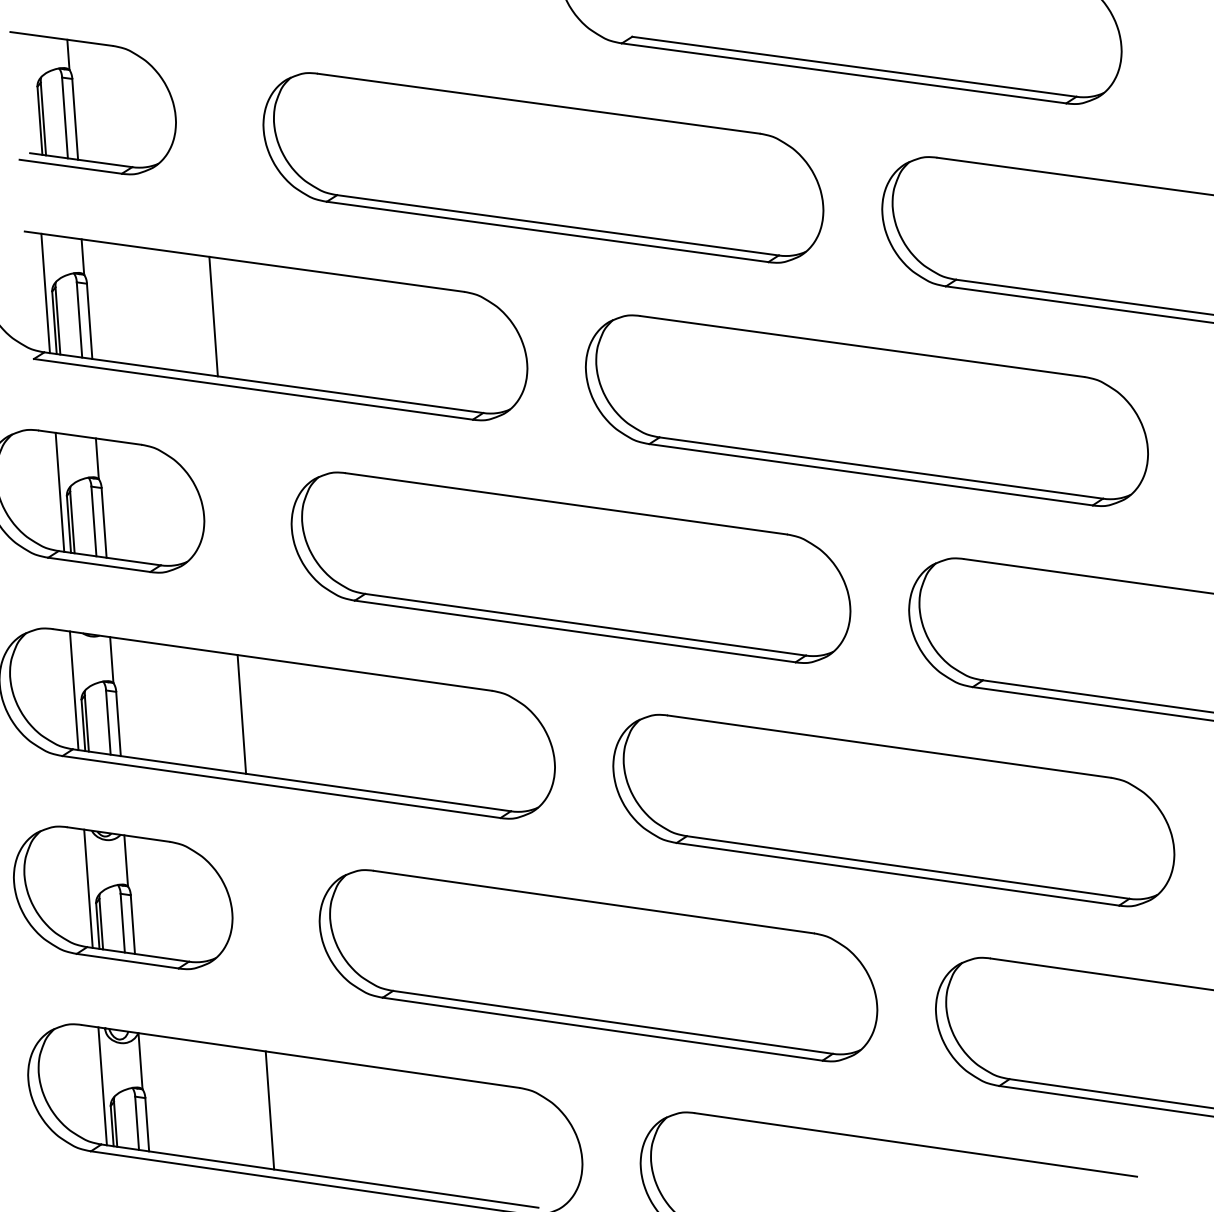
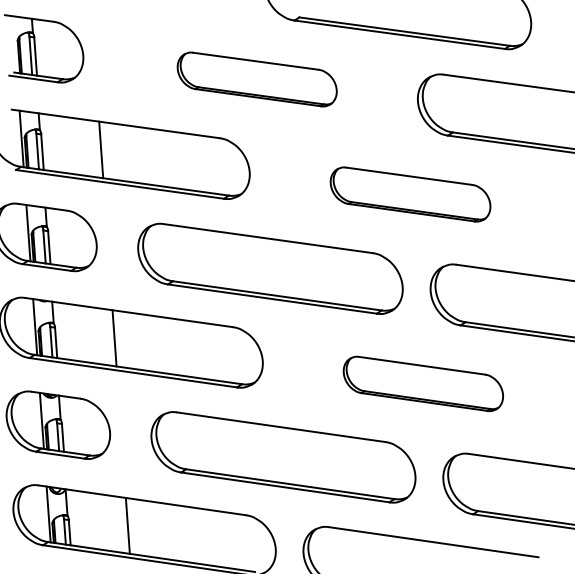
part: (541, 167) -> (256, 79), size x0.6
part: (866, 410) -> (410, 194), size x0.6
part: (894, 809) -> (423, 383), size x0.6

